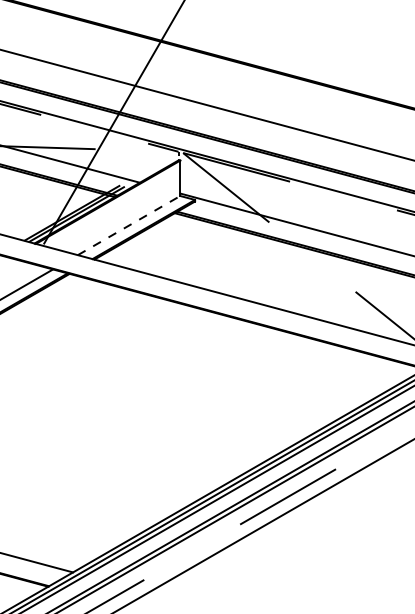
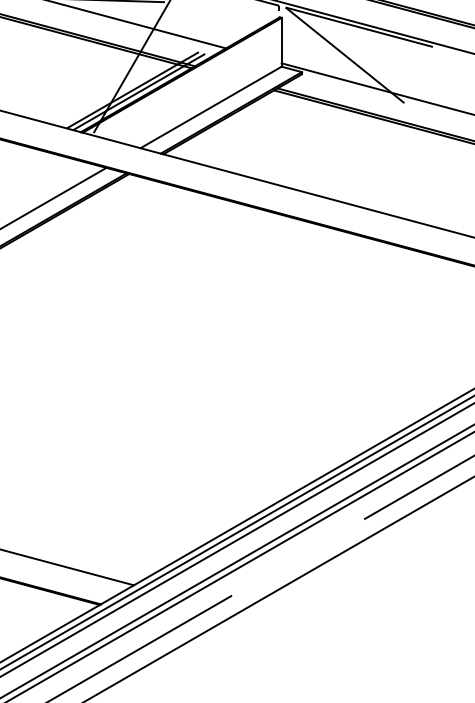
line: (129, 225) -> (211, 107), dashed -> solid

